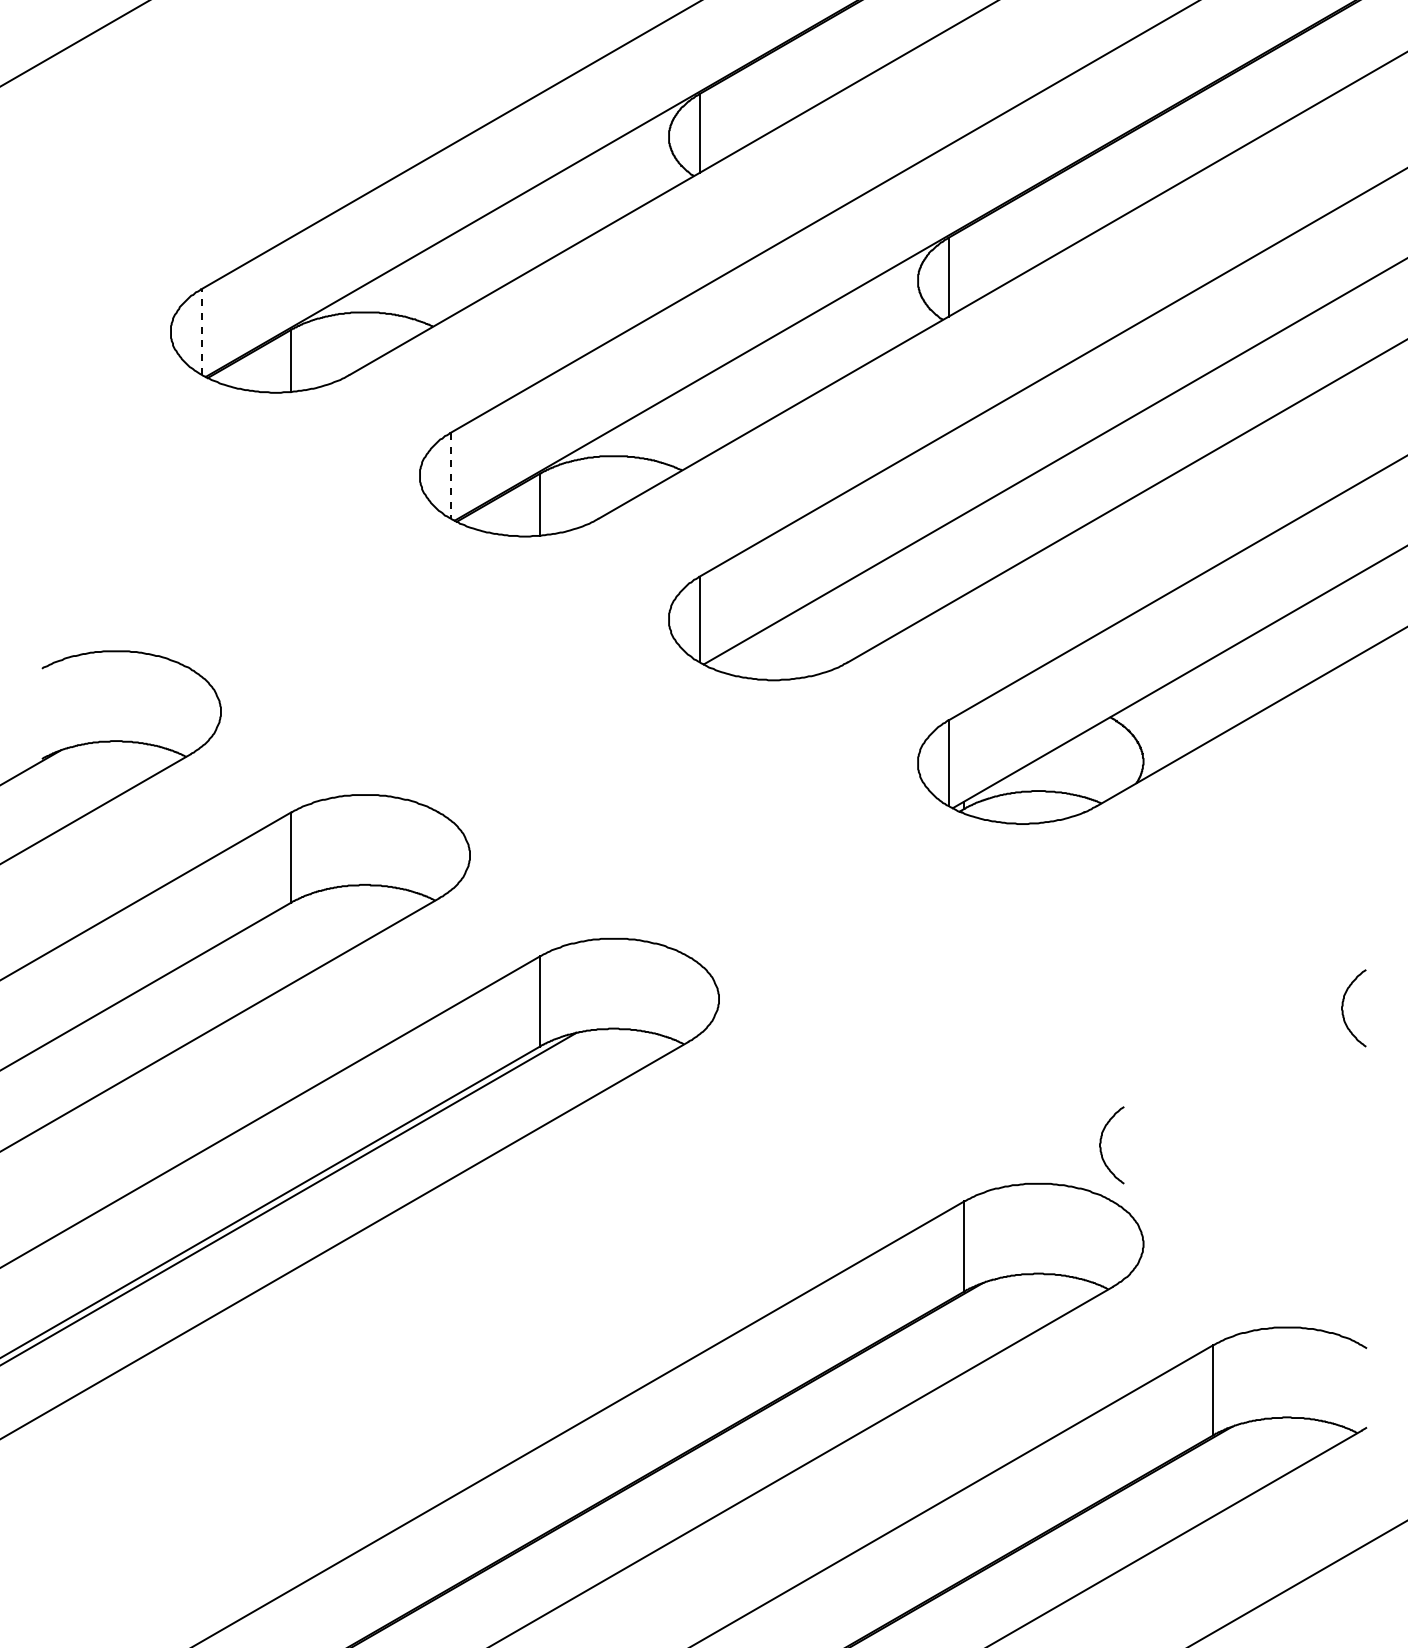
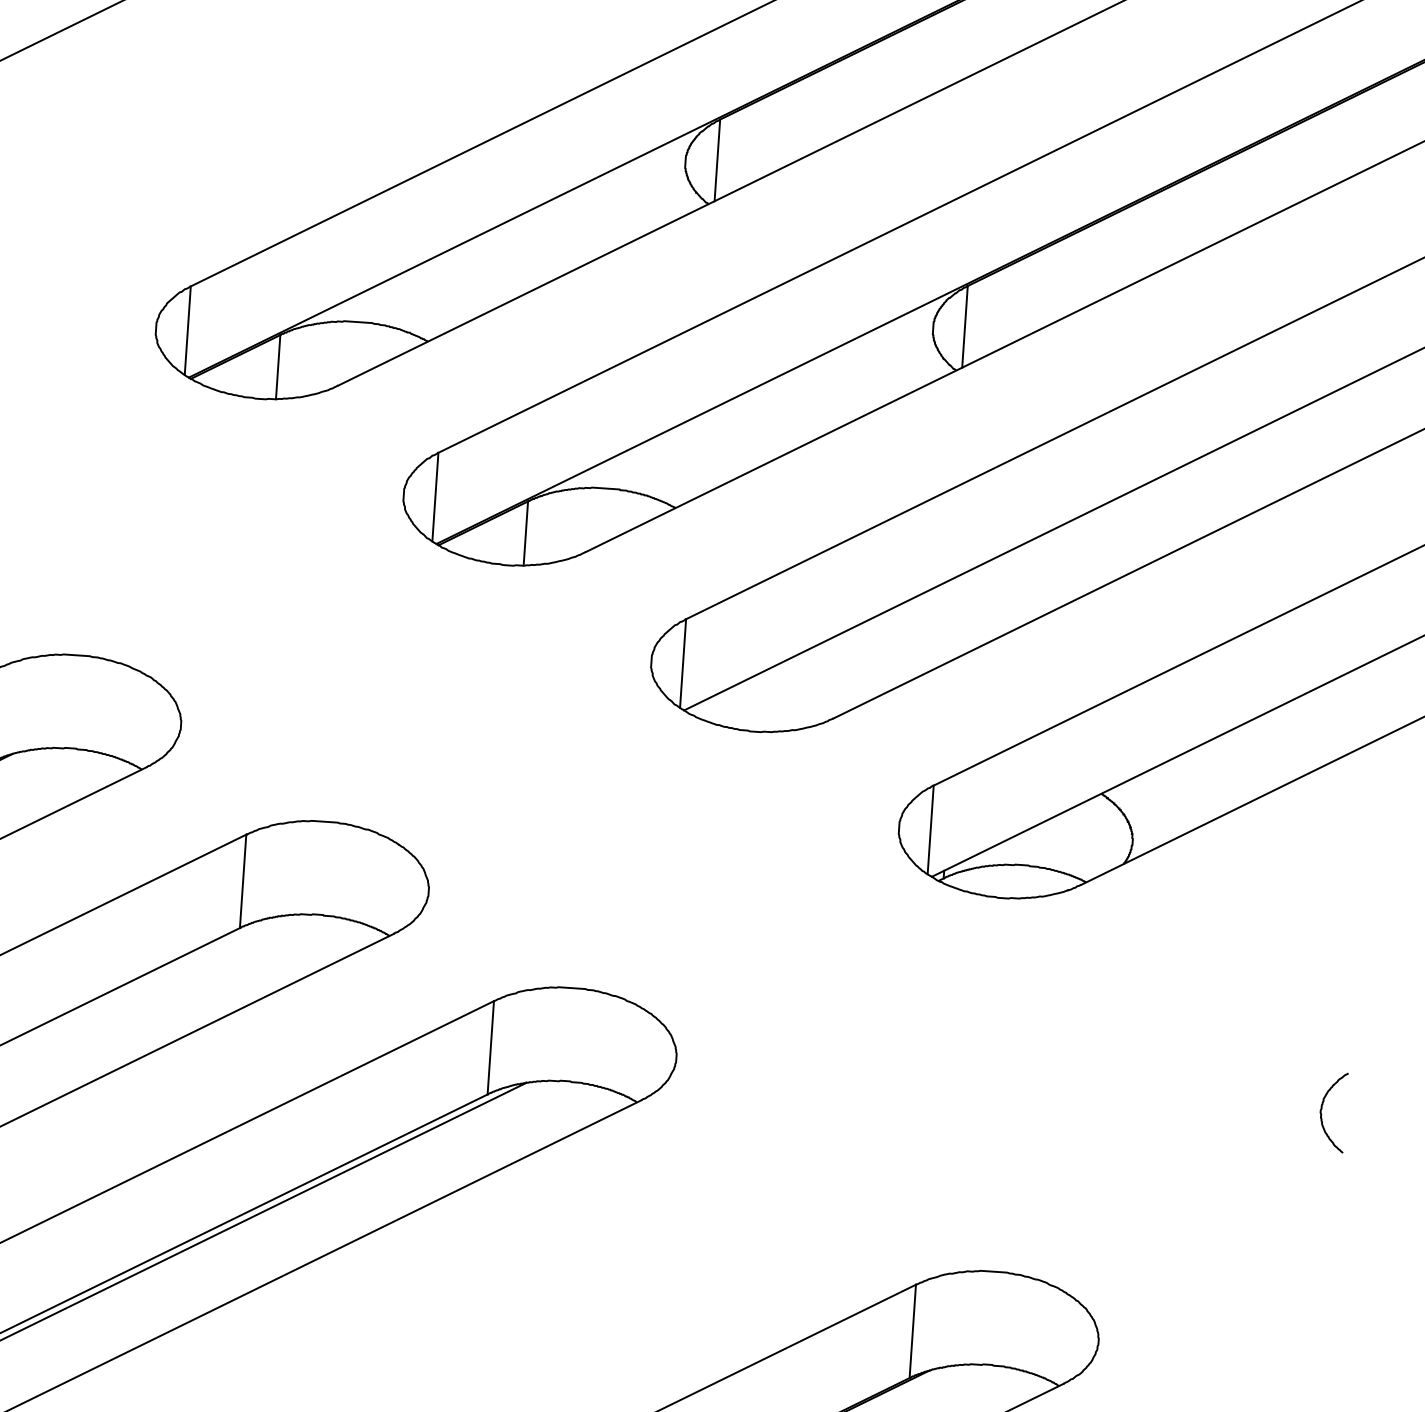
line: (201, 332) -> (187, 331), dashed -> solid
line: (450, 475) -> (435, 496), dashed -> solid
curve: (1101, 1143) -> (1062, 1234), removed

